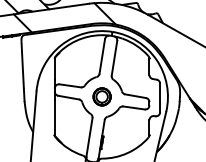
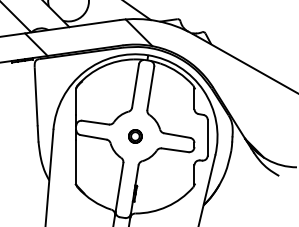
part: (102, 96) -> (135, 136), size x0.6

